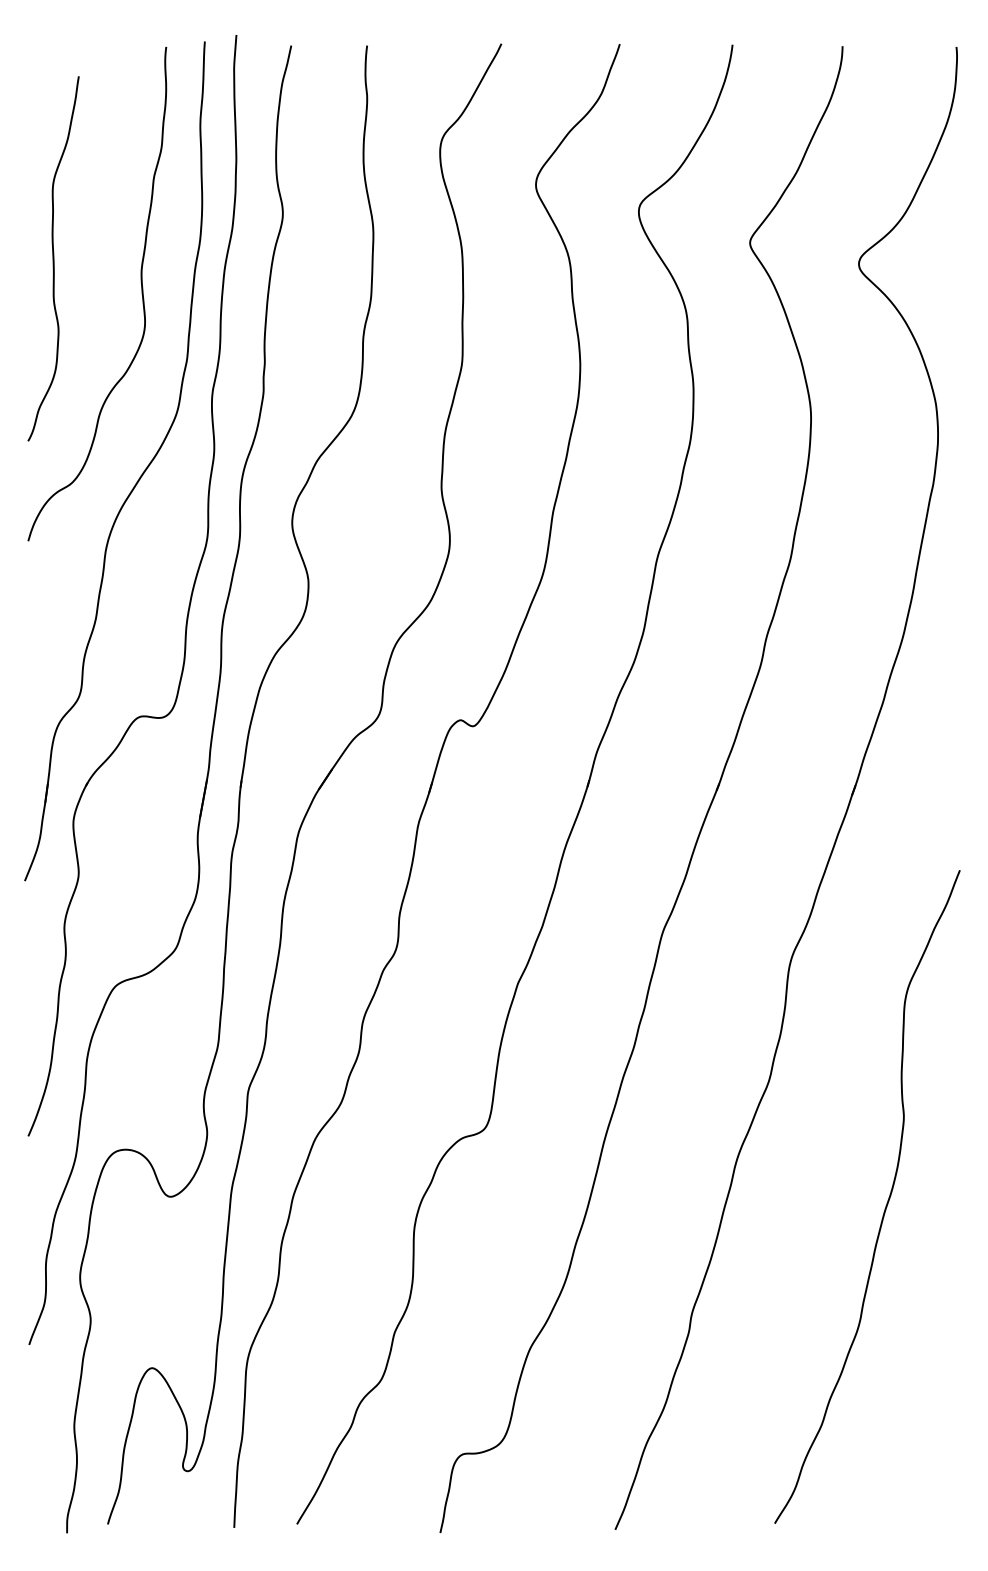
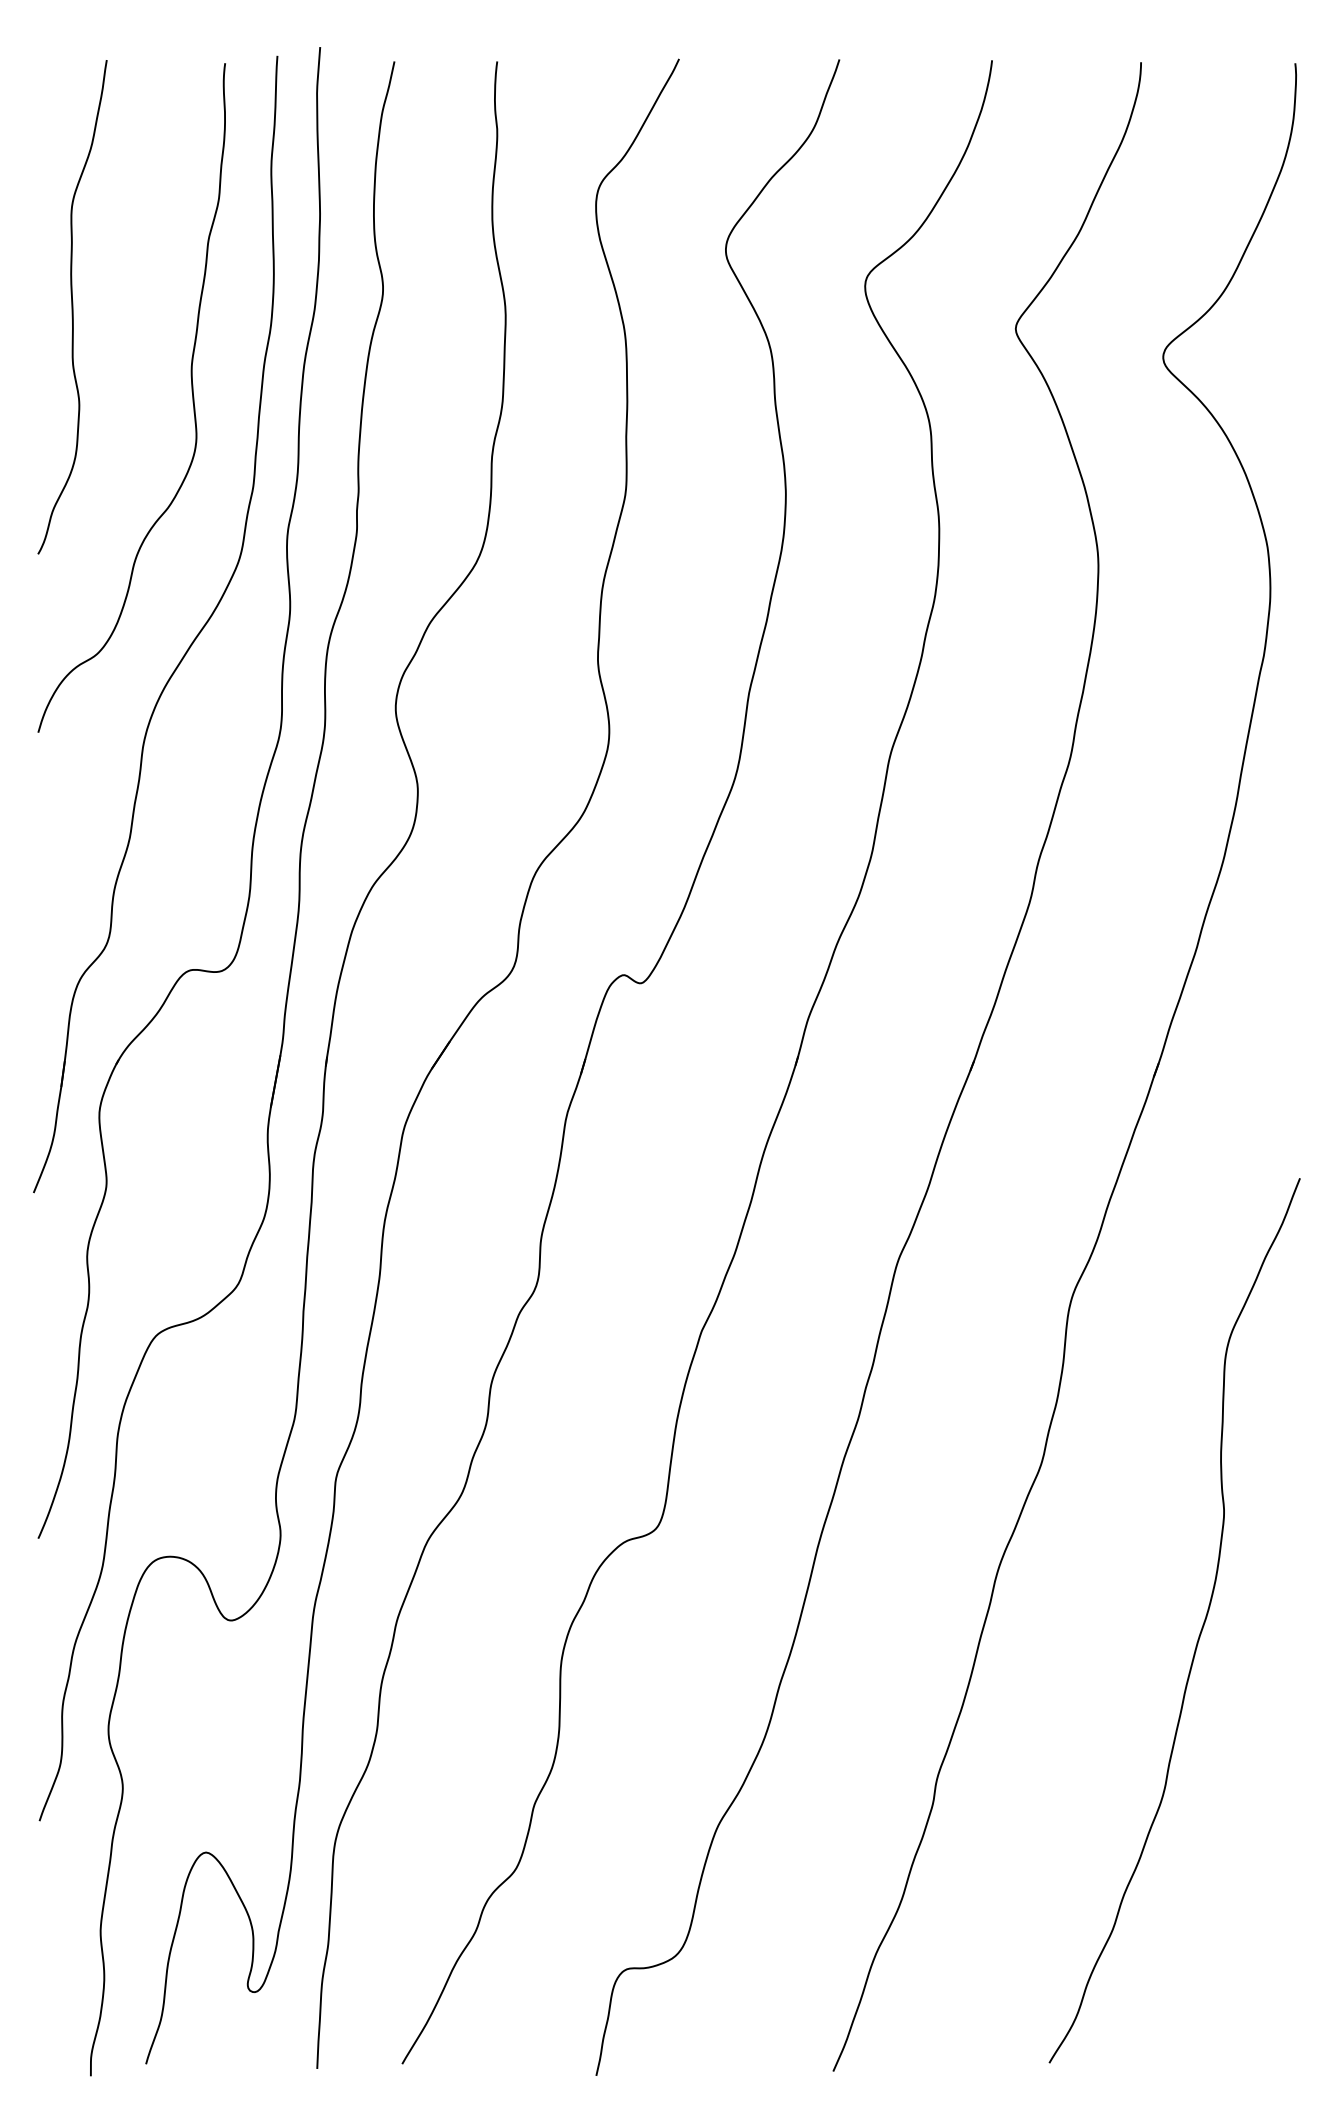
curve: (53, 259) -> (72, 307), moved

